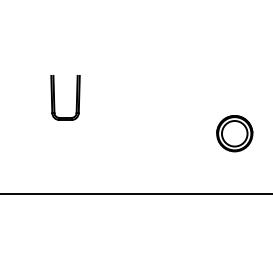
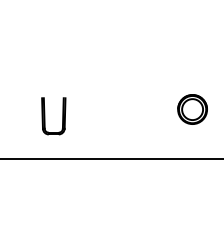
part: (54, 97) -> (44, 115), moved

